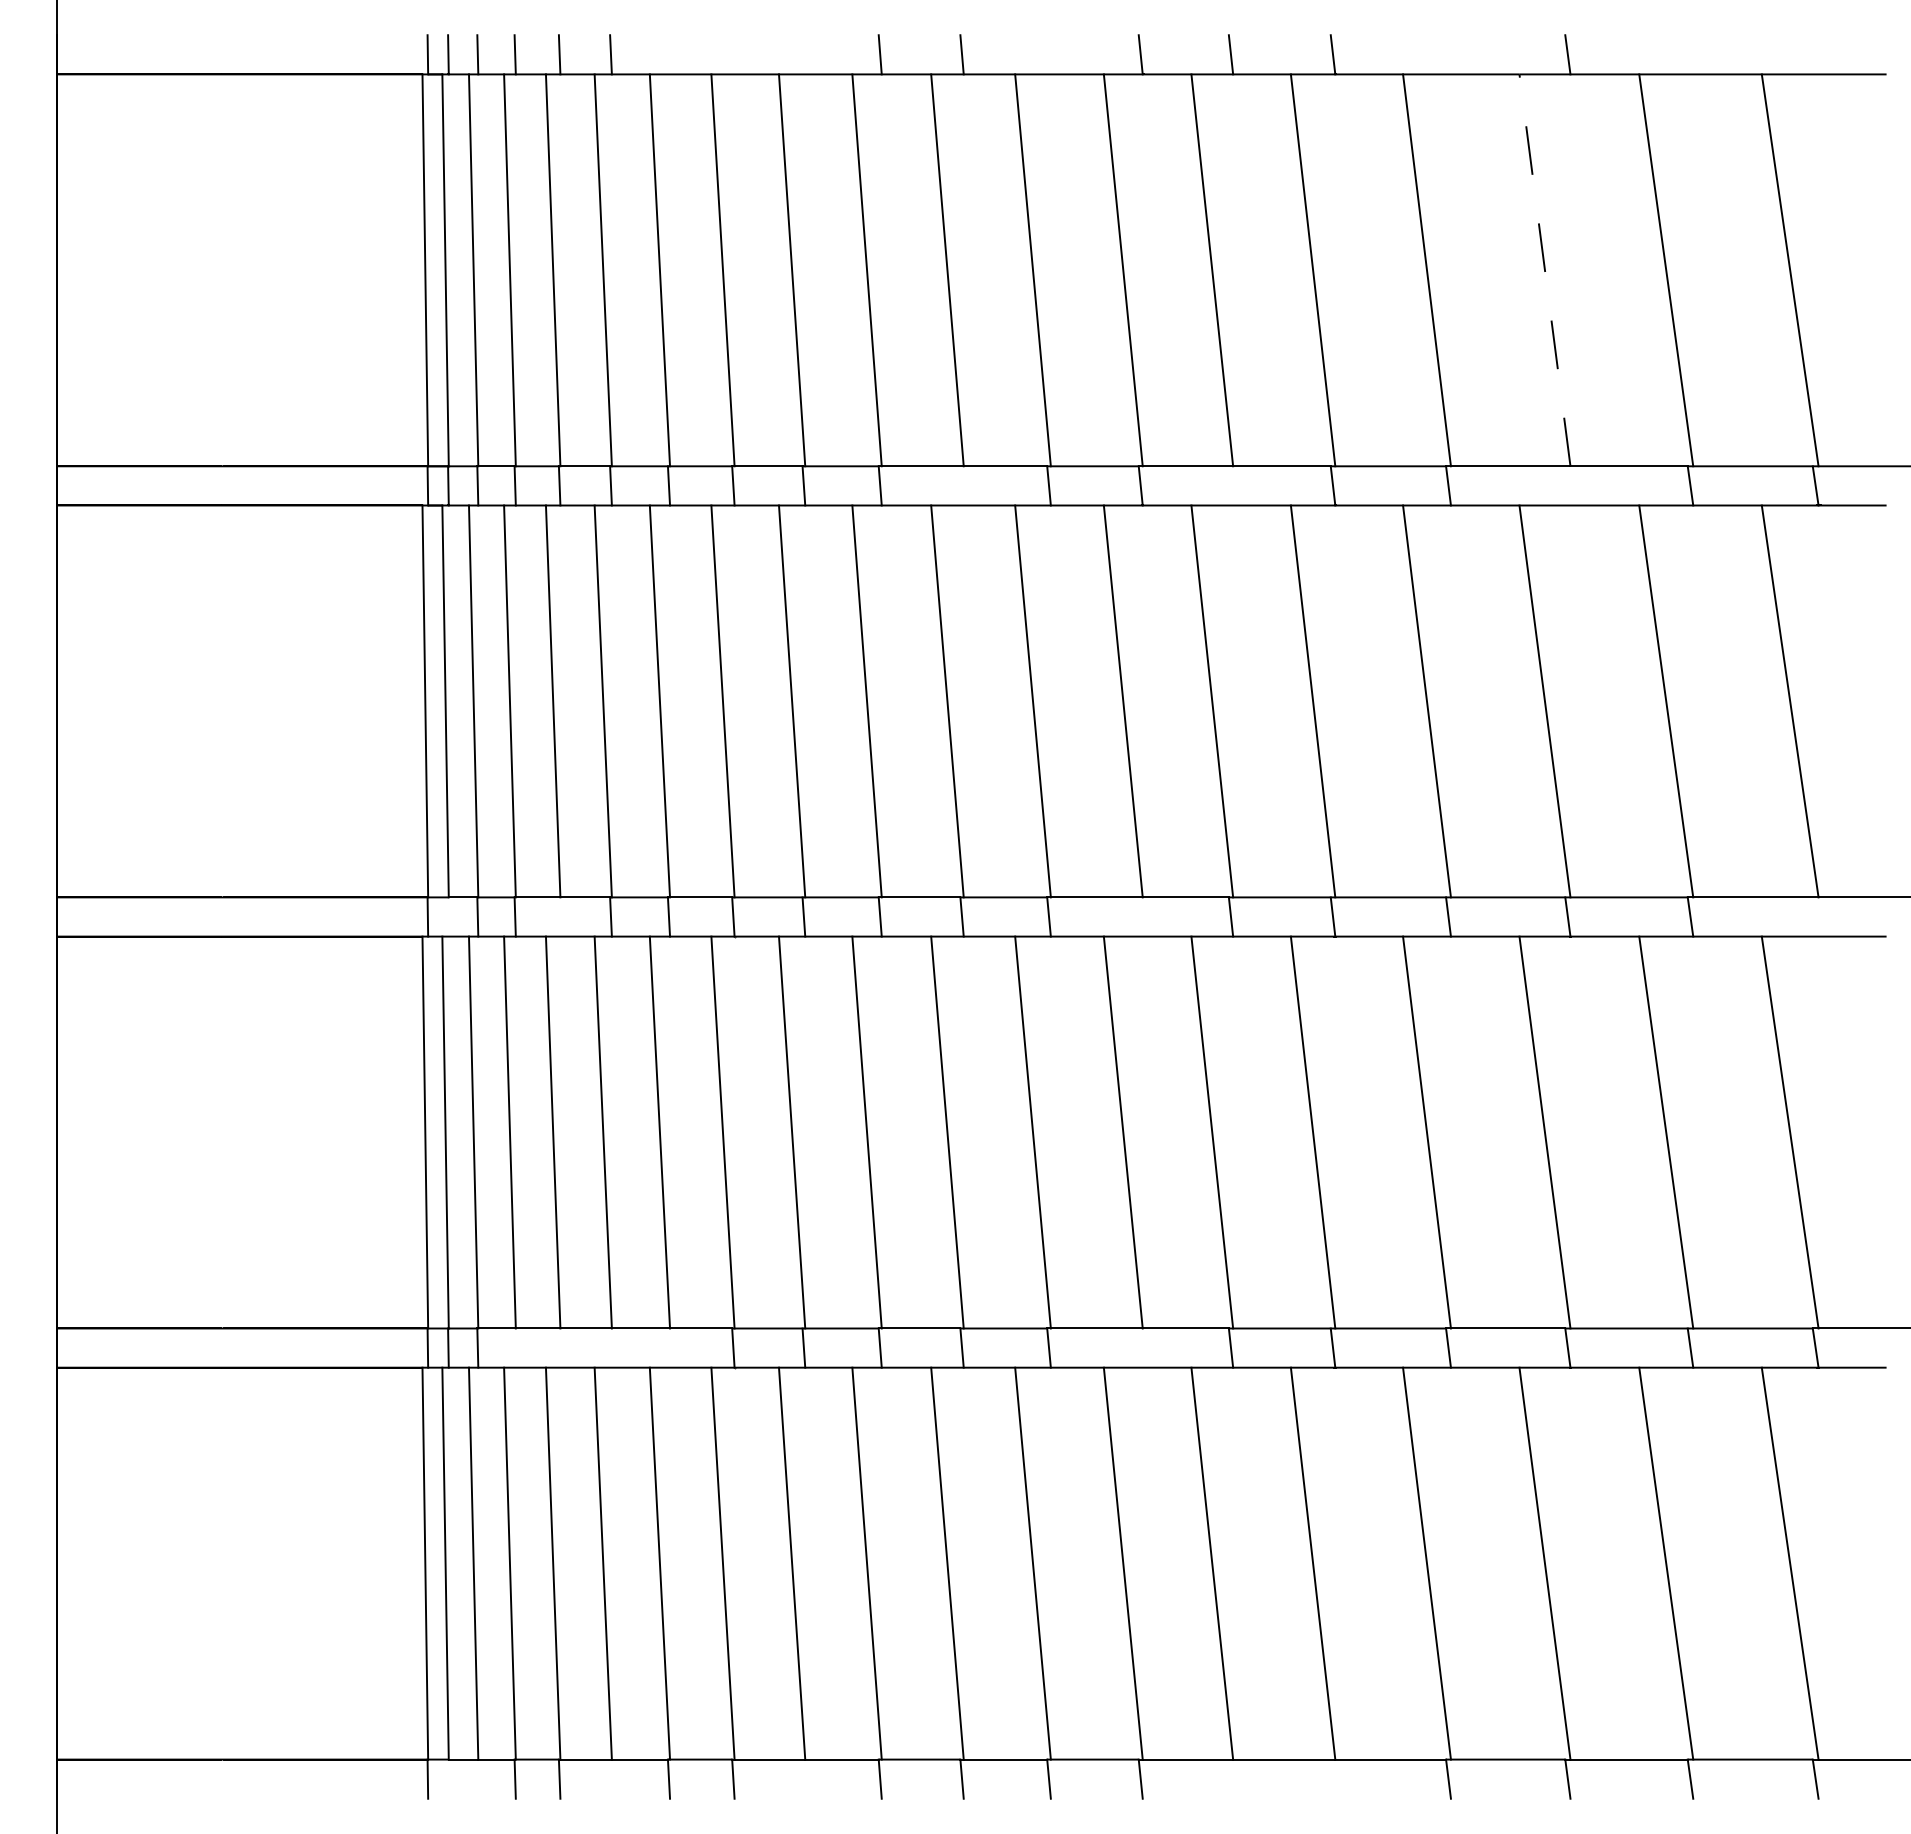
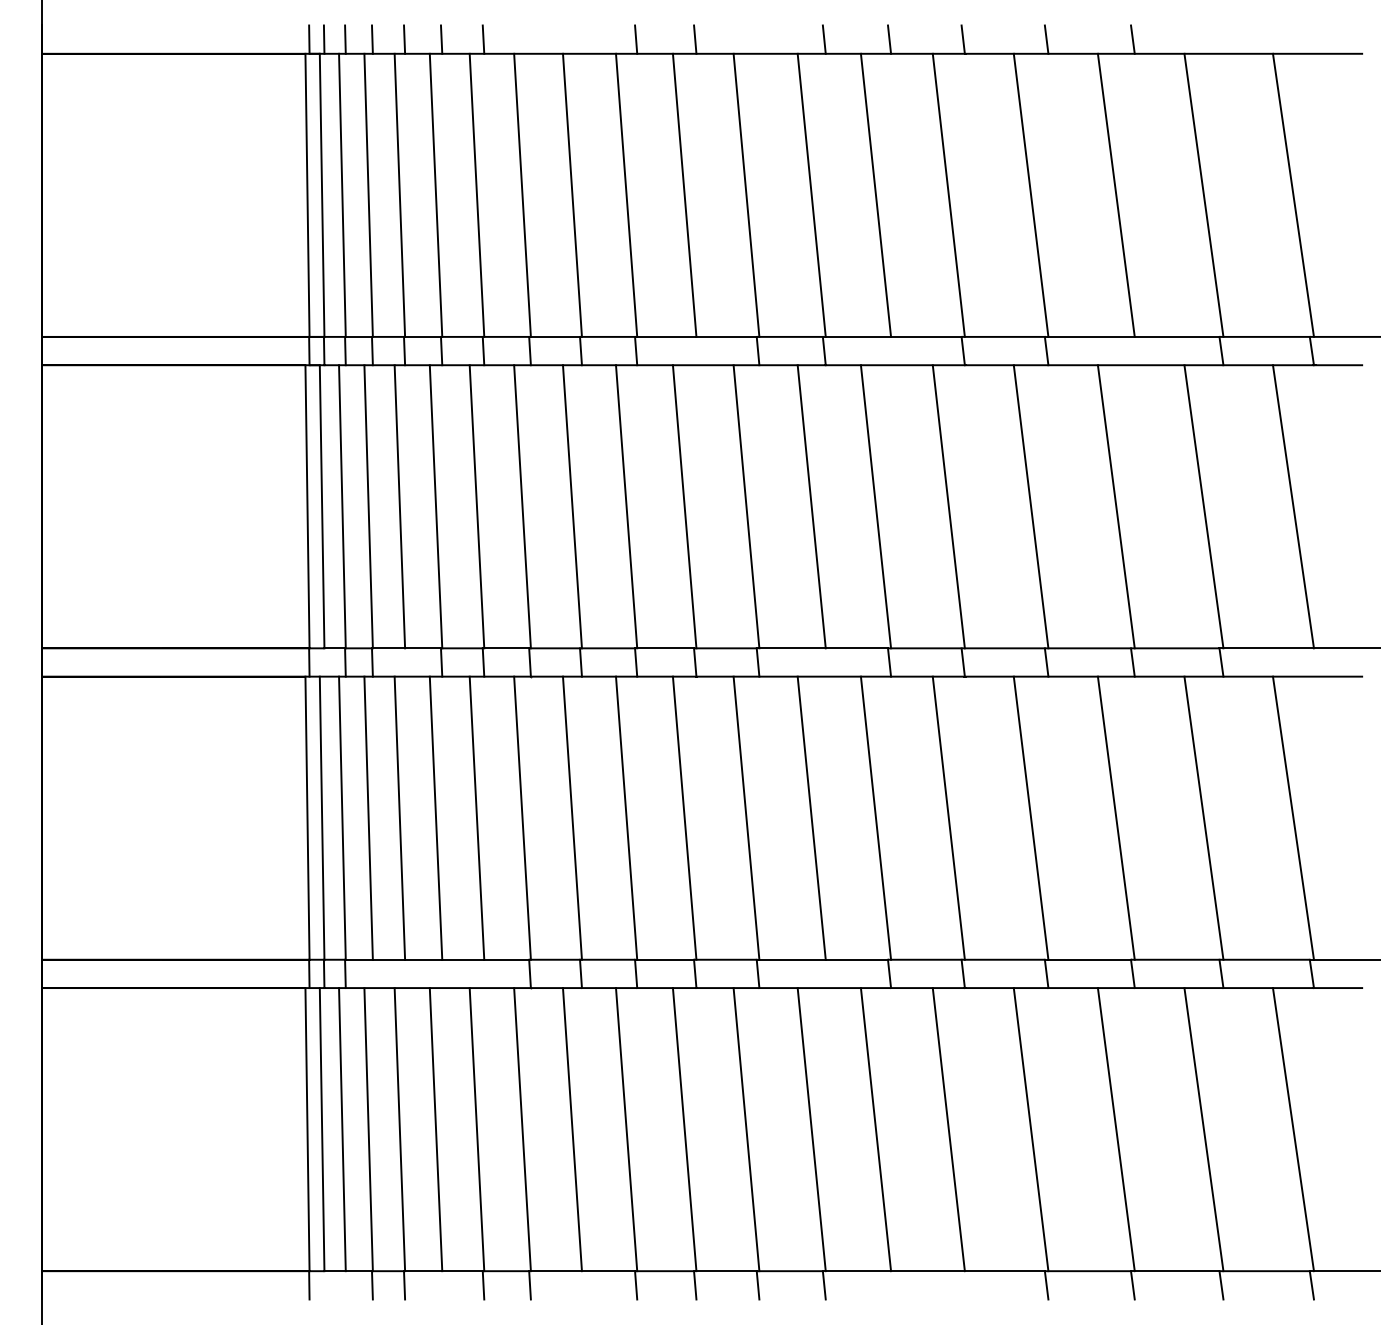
line: (668, 54) -> (483, 39), added
line: (1448, 54) -> (1046, 39), added
line: (1544, 270) -> (1115, 195), dashed -> solid

